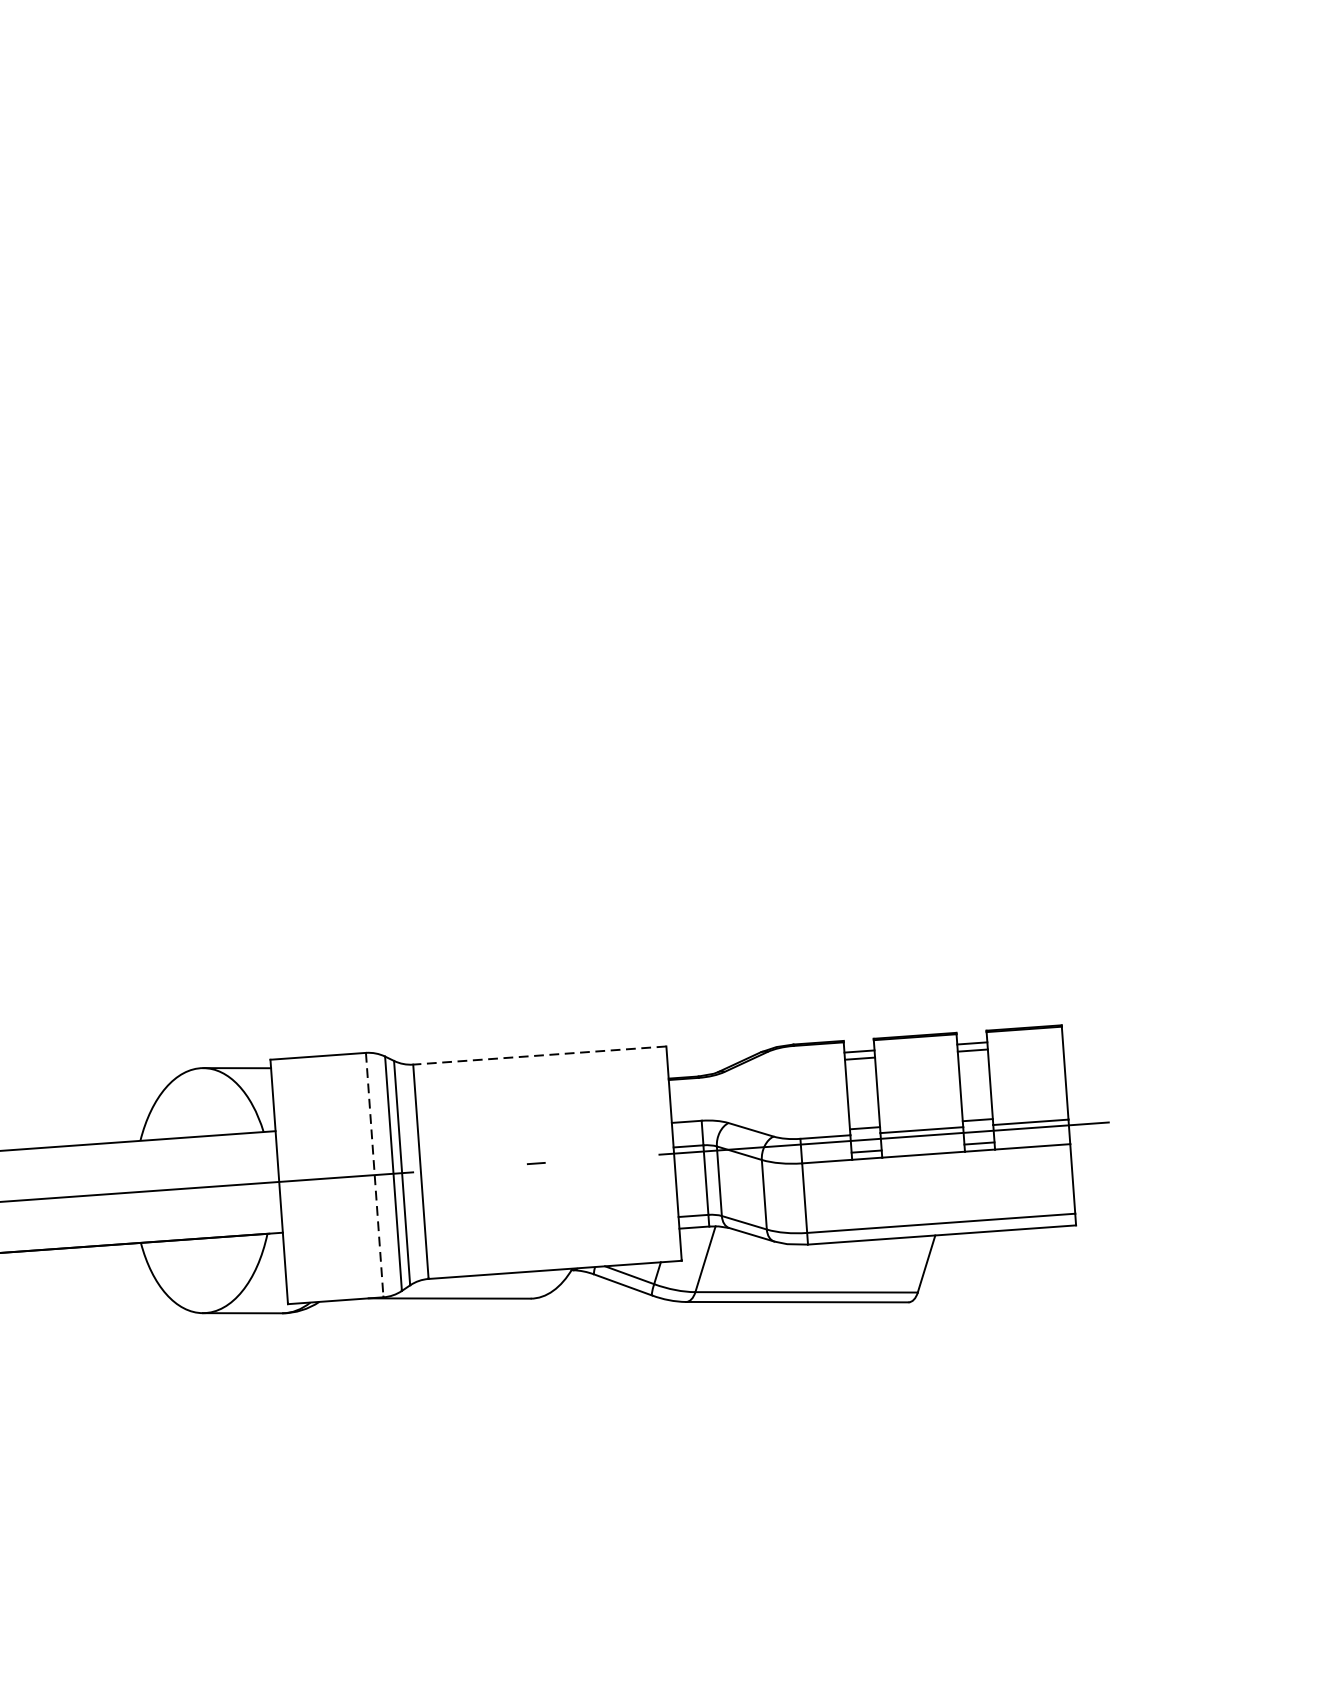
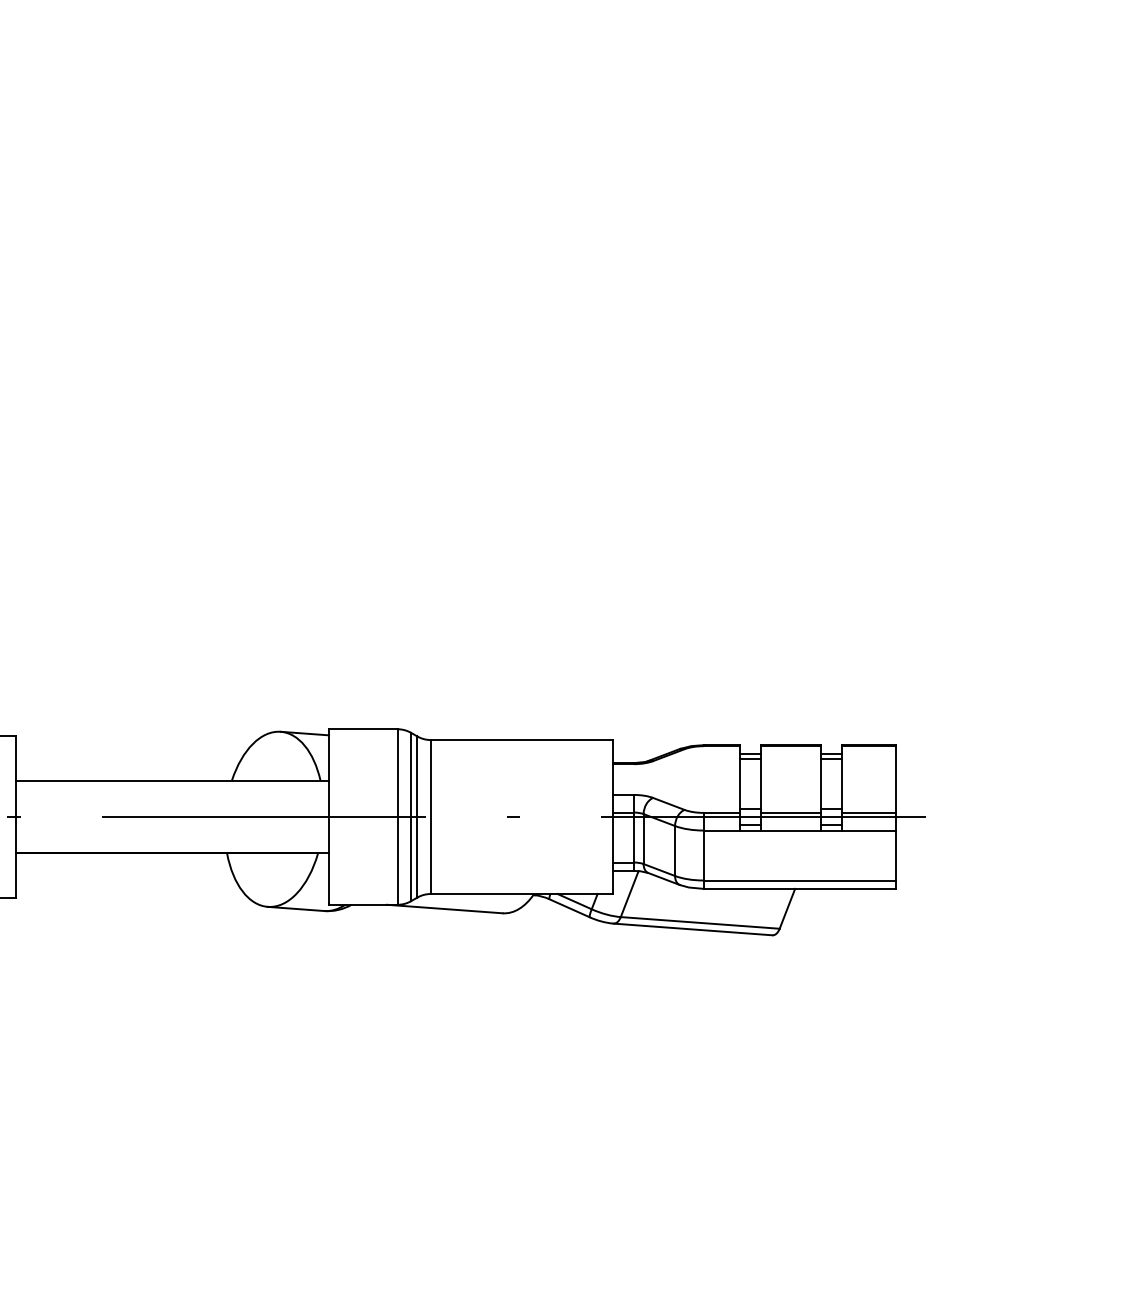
line: (539, 1056) -> (521, 740), dashed -> solid
line: (374, 1174) -> (397, 816), dashed -> solid

